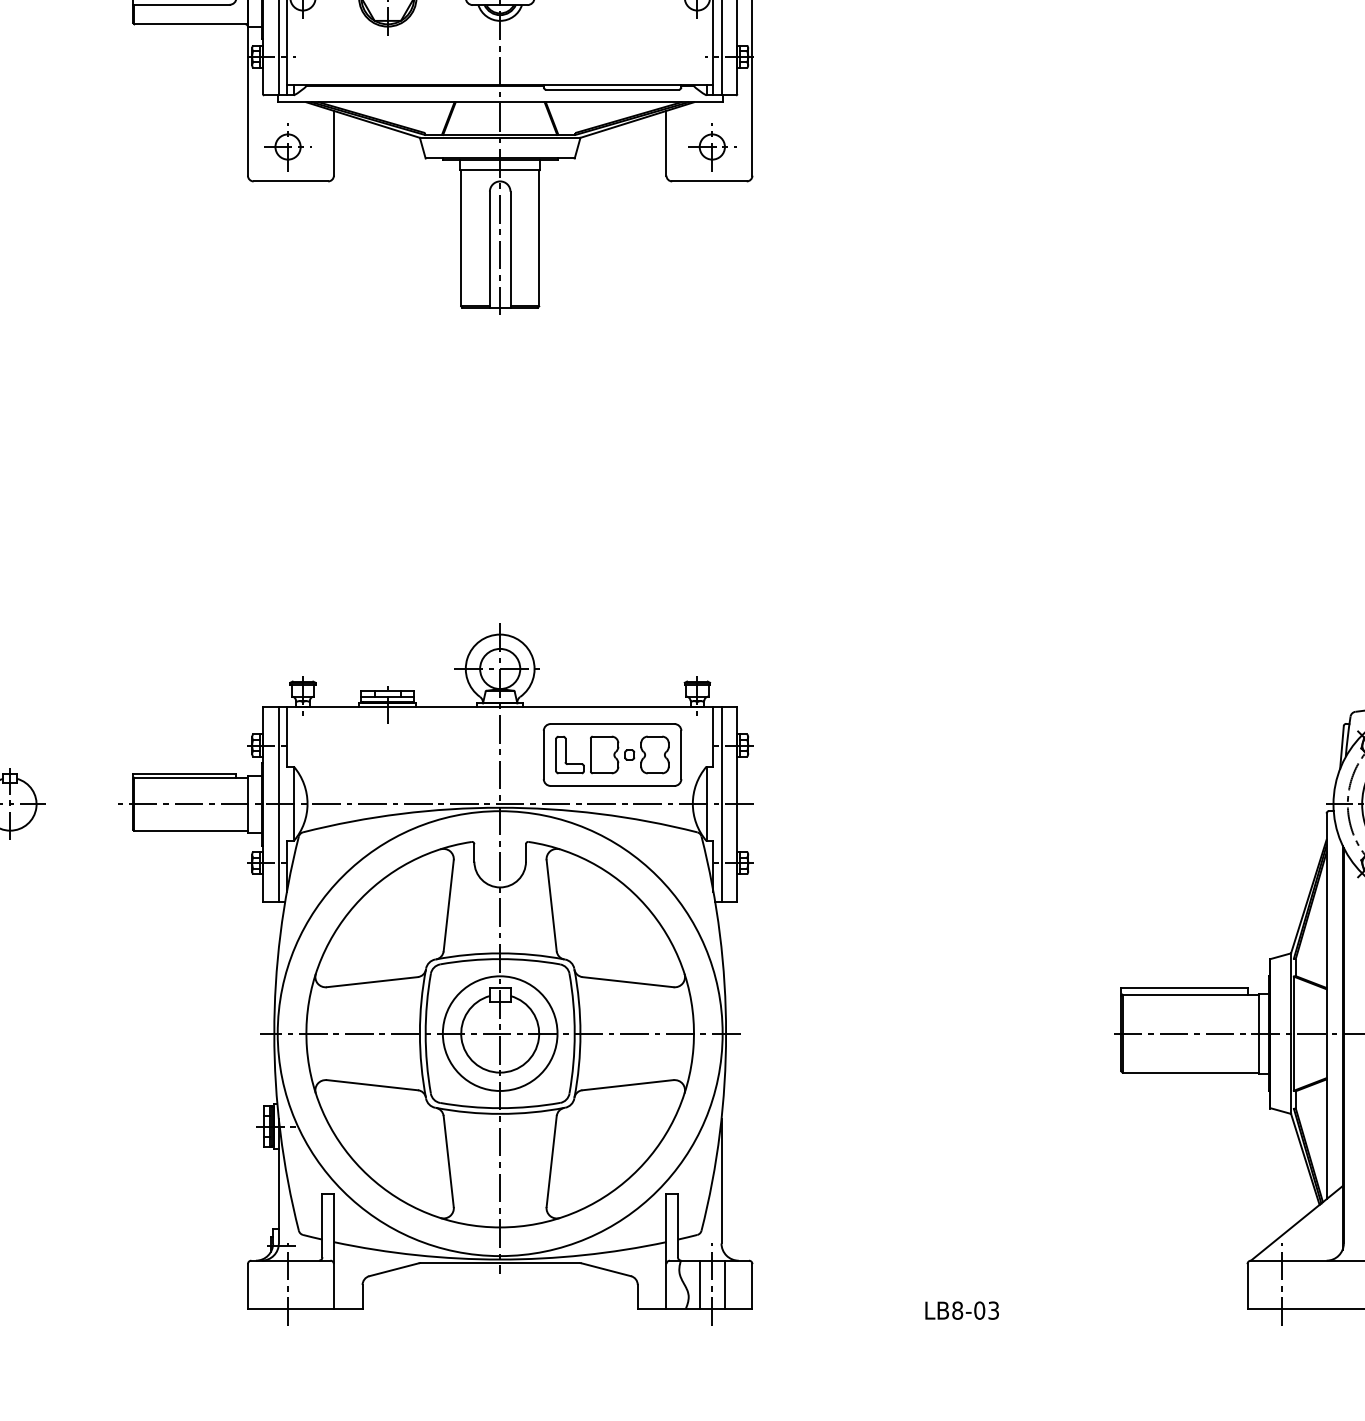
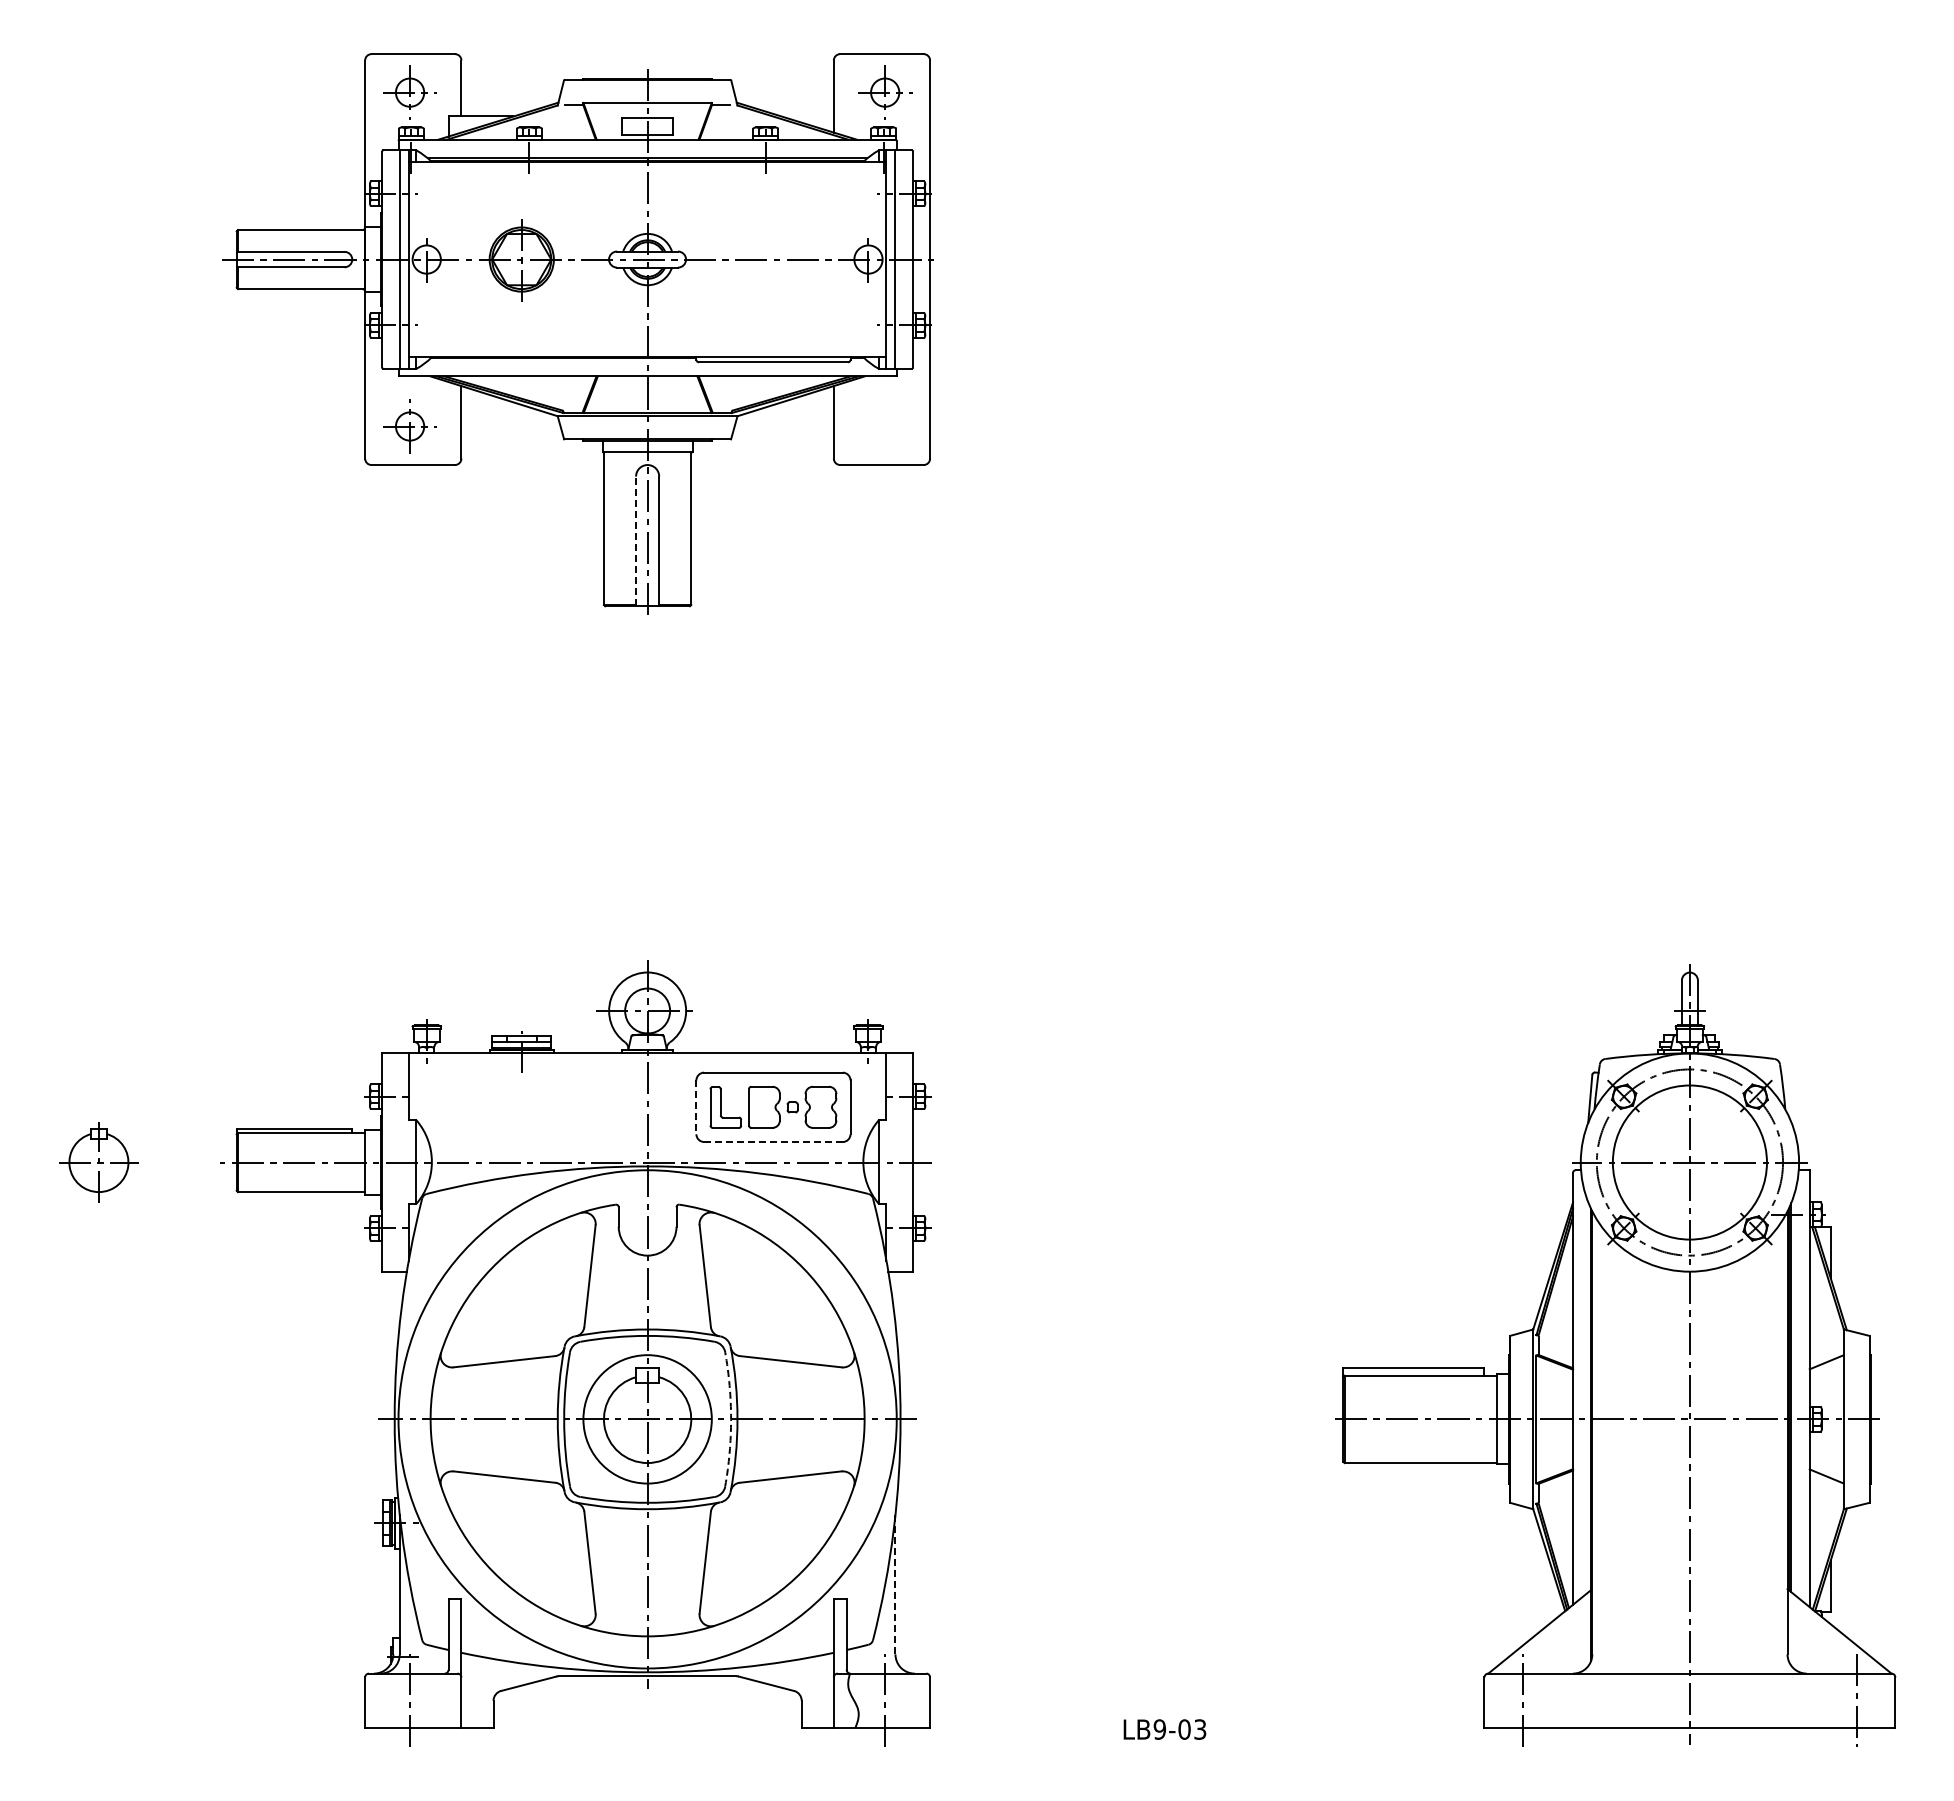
part: (712, 147) -> (885, 426), removed
line: (490, 249) -> (636, 541), solid -> dashed
line: (543, 755) -> (696, 1107), solid -> dashed
line: (612, 786) -> (773, 1142), solid -> dashed
line: (278, 804) -> (399, 1162), removed
line: (721, 804) -> (895, 1162), removed
arc: (575, 1033) -> (731, 1419), solid -> dashed
line: (721, 1182) -> (895, 1585), solid -> dashed
line: (700, 1284) -> (871, 1700), removed
line: (725, 1284) -> (899, 1700), removed
text: (957, 1310) -> (1159, 1729), LB8-03 -> LB9-03

